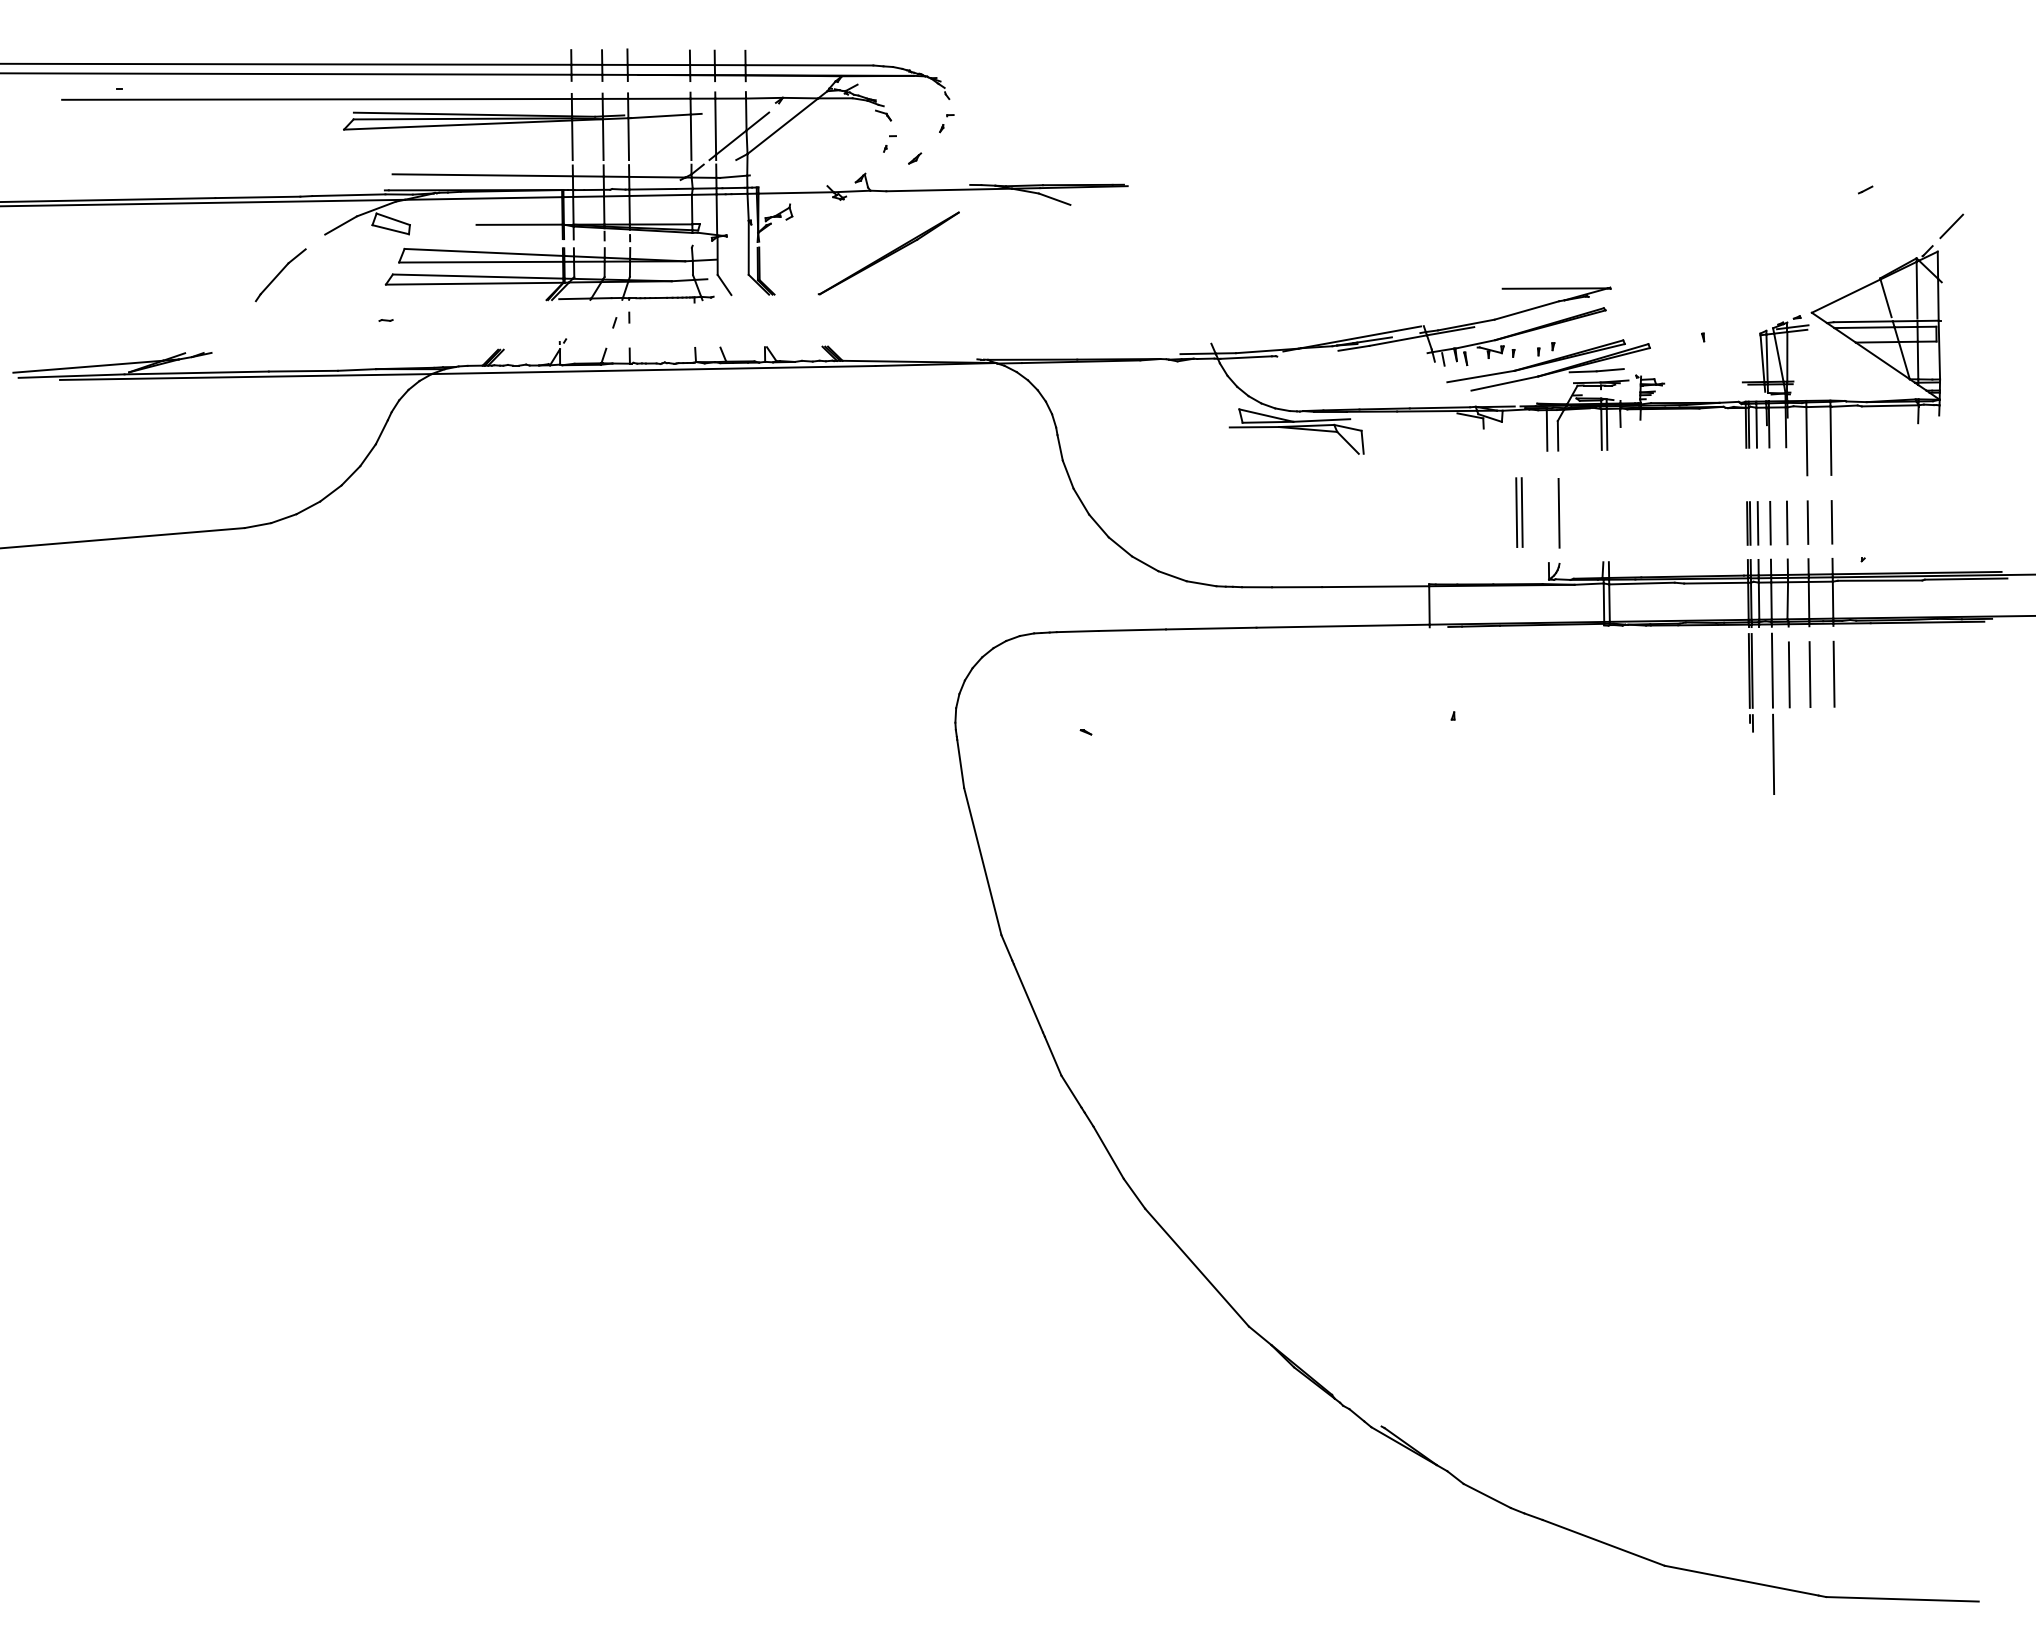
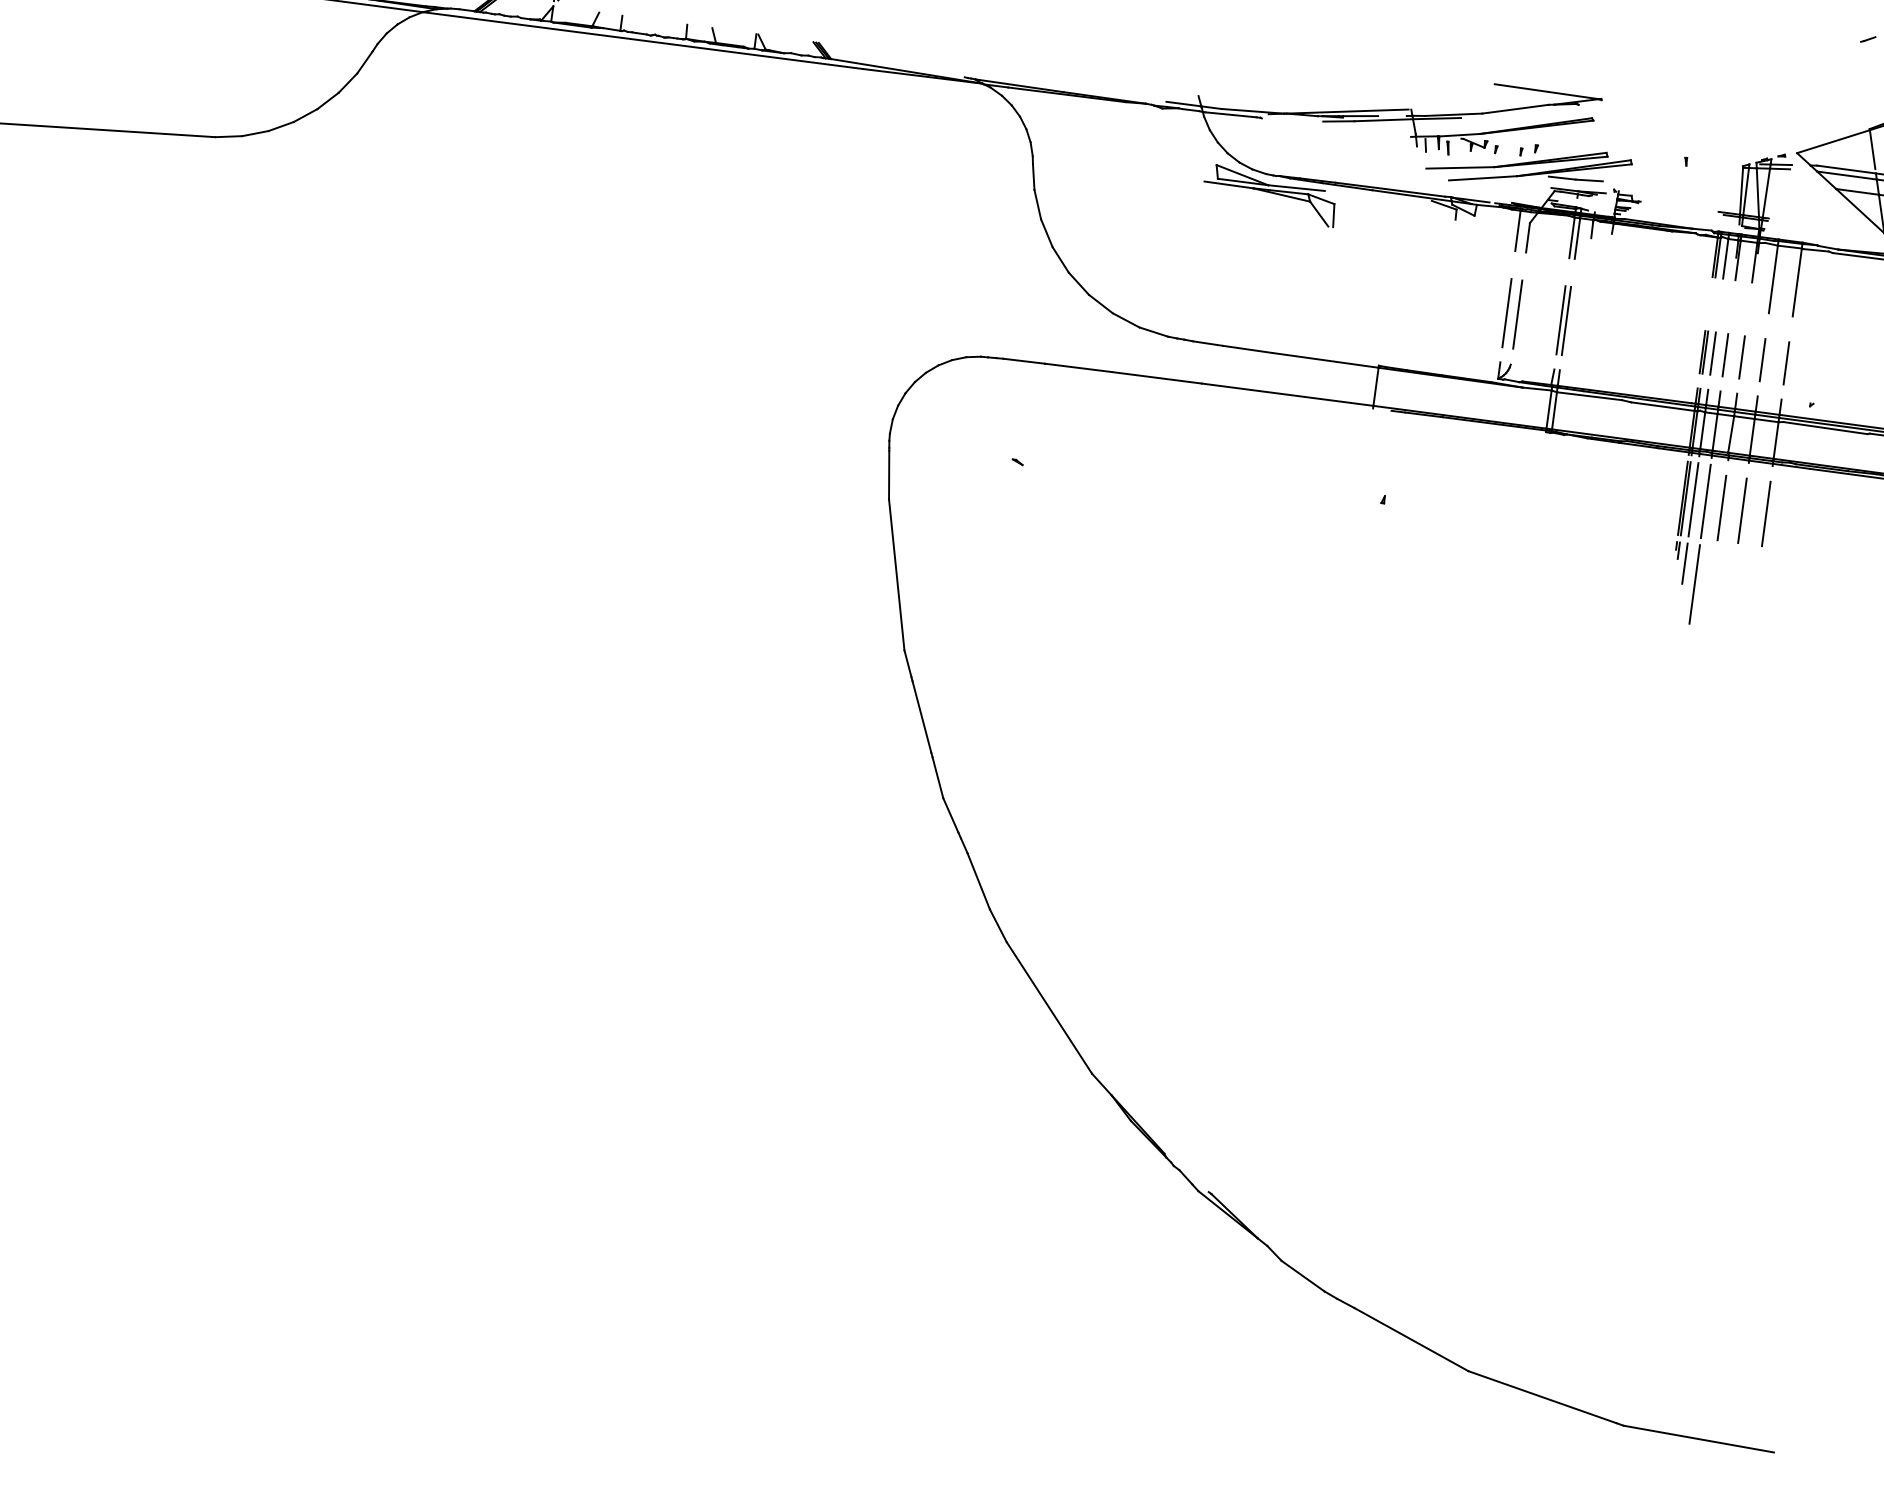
part: (1519, 512) -> (1563, 320), moved
line: (1547, 513) -> (1506, 313), added
line: (1759, 670) -> (1693, 499), added
line: (1760, 735) -> (1684, 563), added

